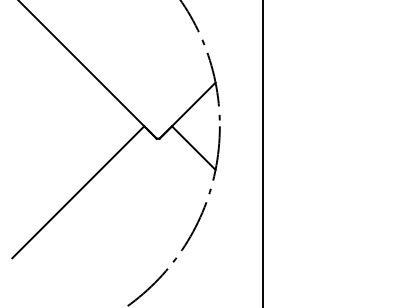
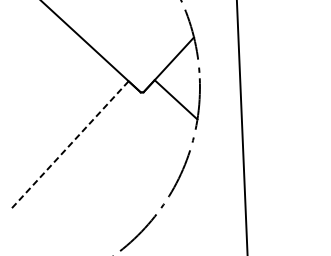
line: (77, 192) -> (68, 146), solid -> dashed

